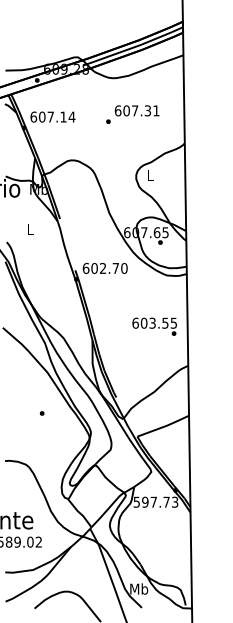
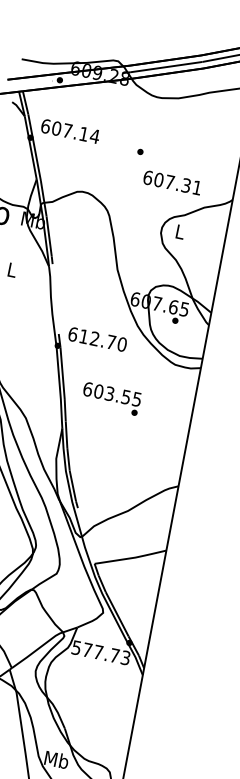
text: (136, 110) -> (171, 182), moved
text: (94, 267) -> (84, 335), 602.70 -> 612.70
text: (154, 326) -> (111, 398), moved
text: (145, 501) -> (87, 649), 597.73 -> 577.73

